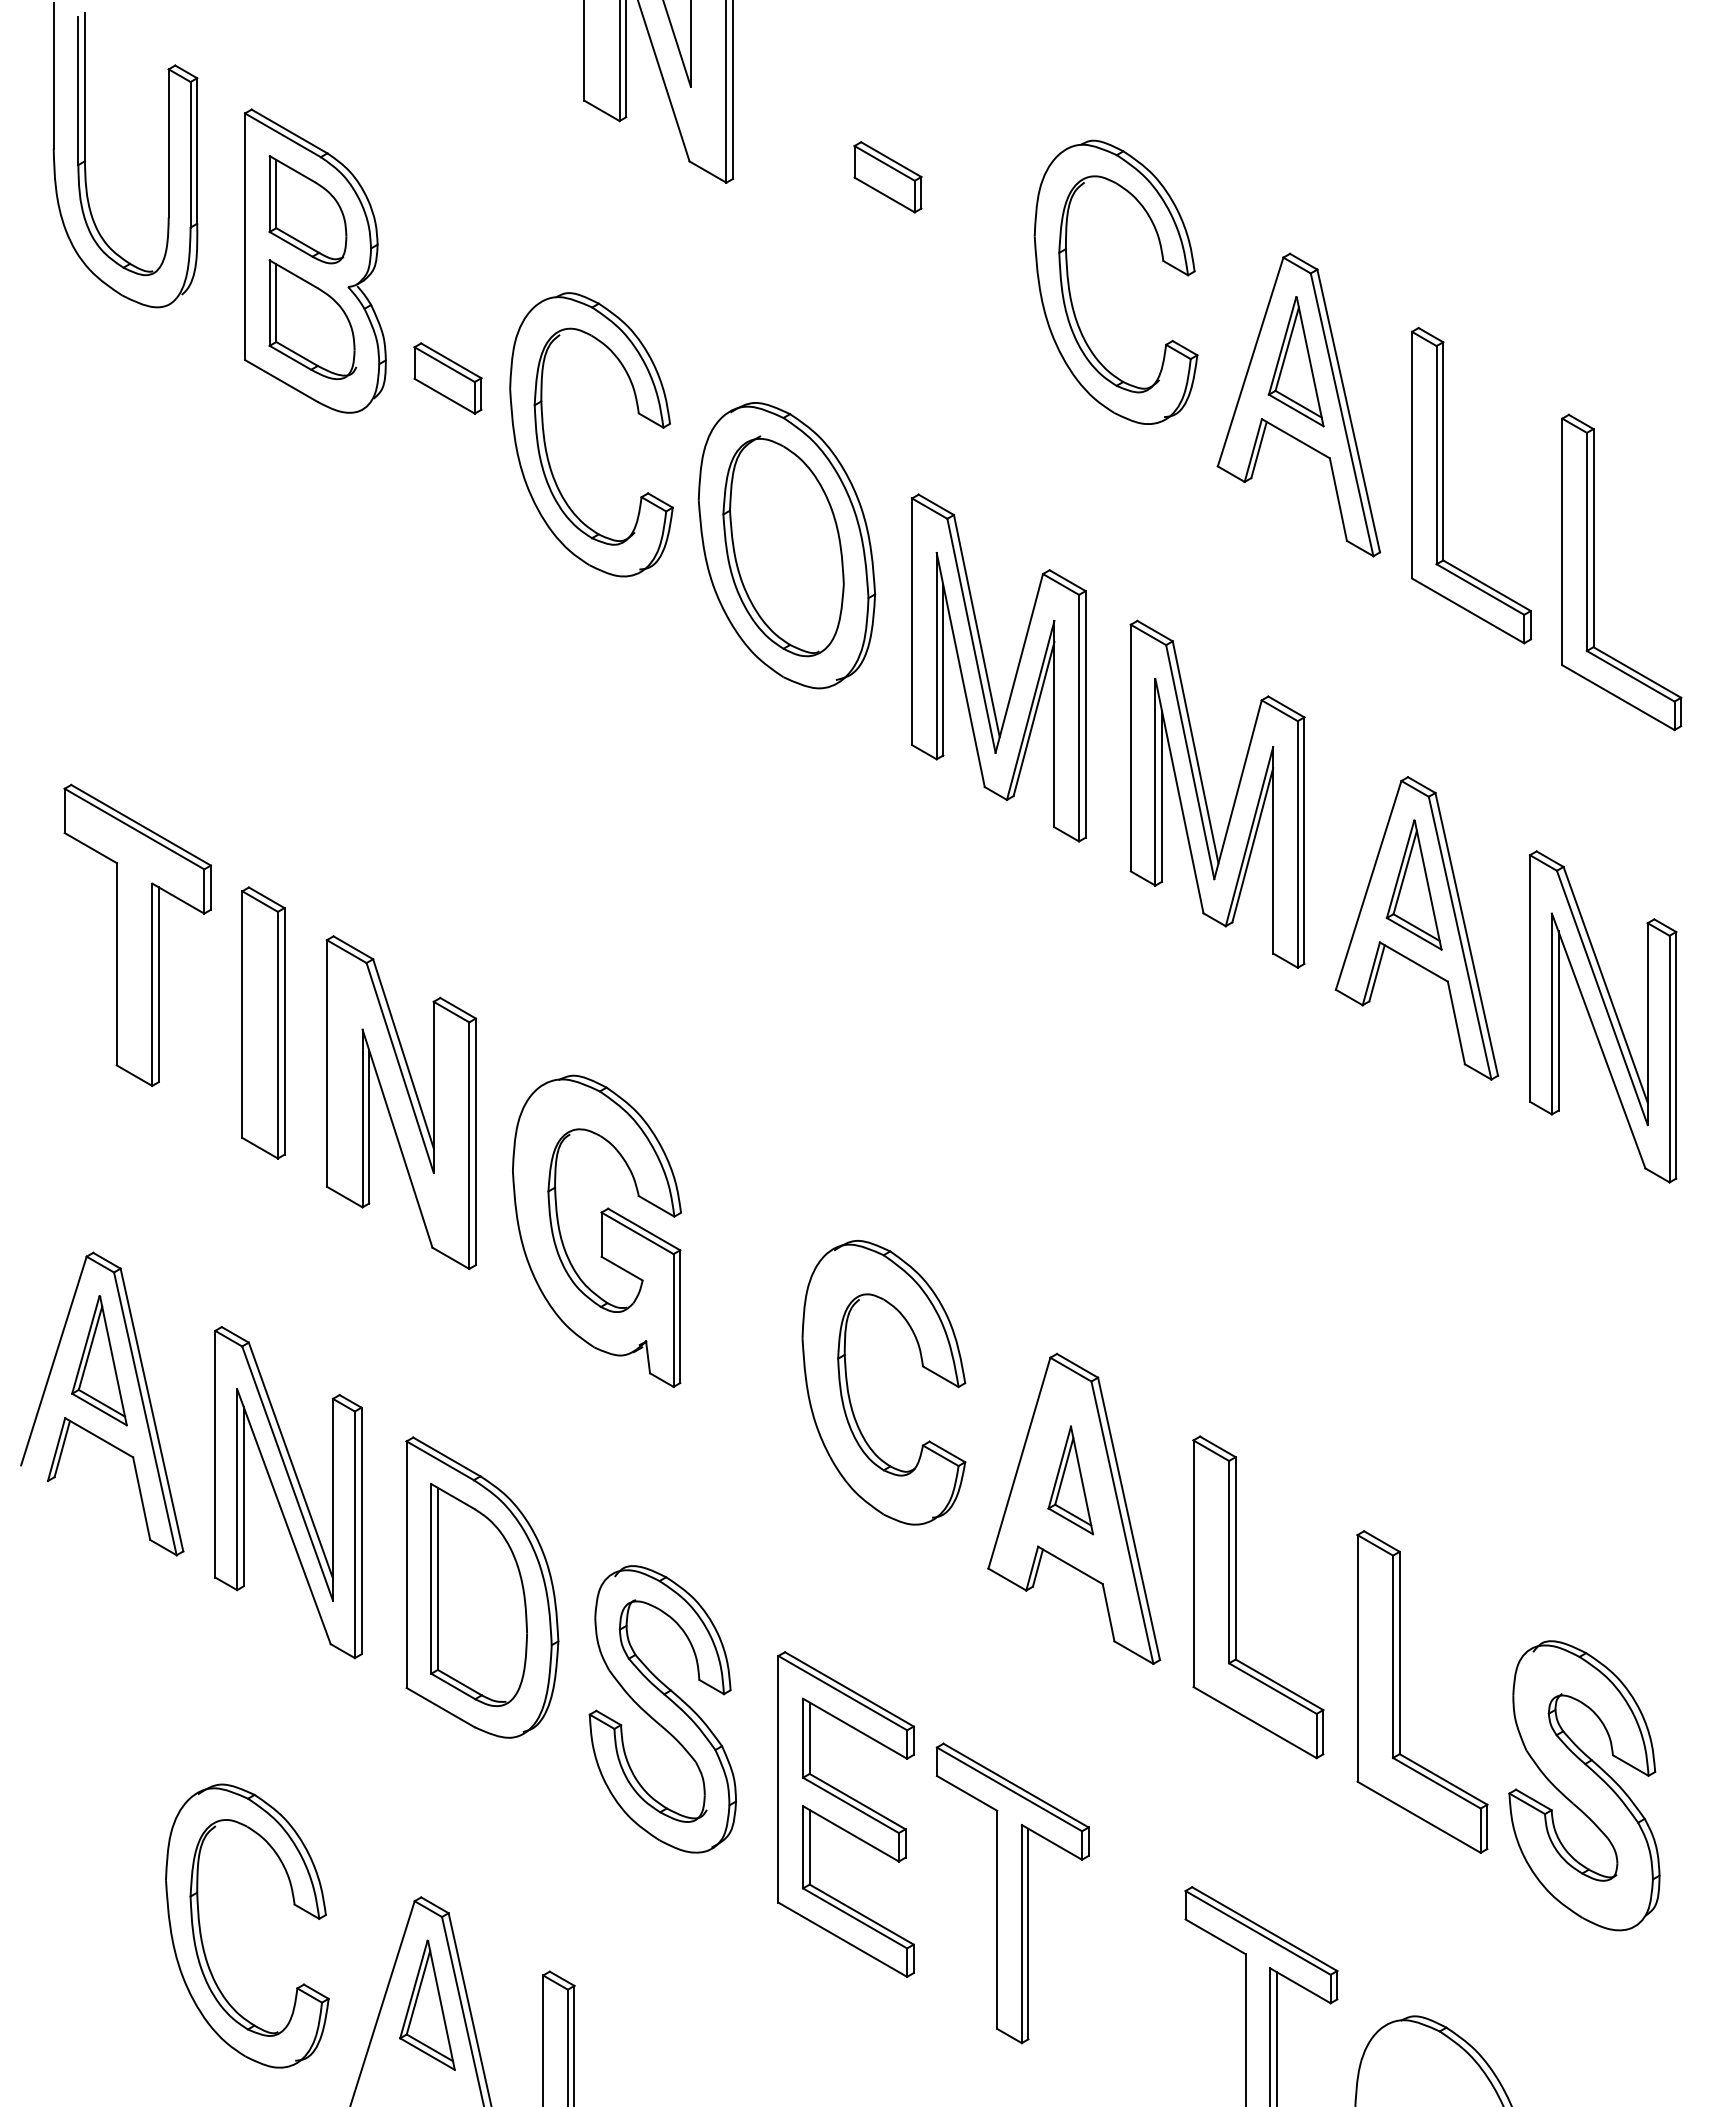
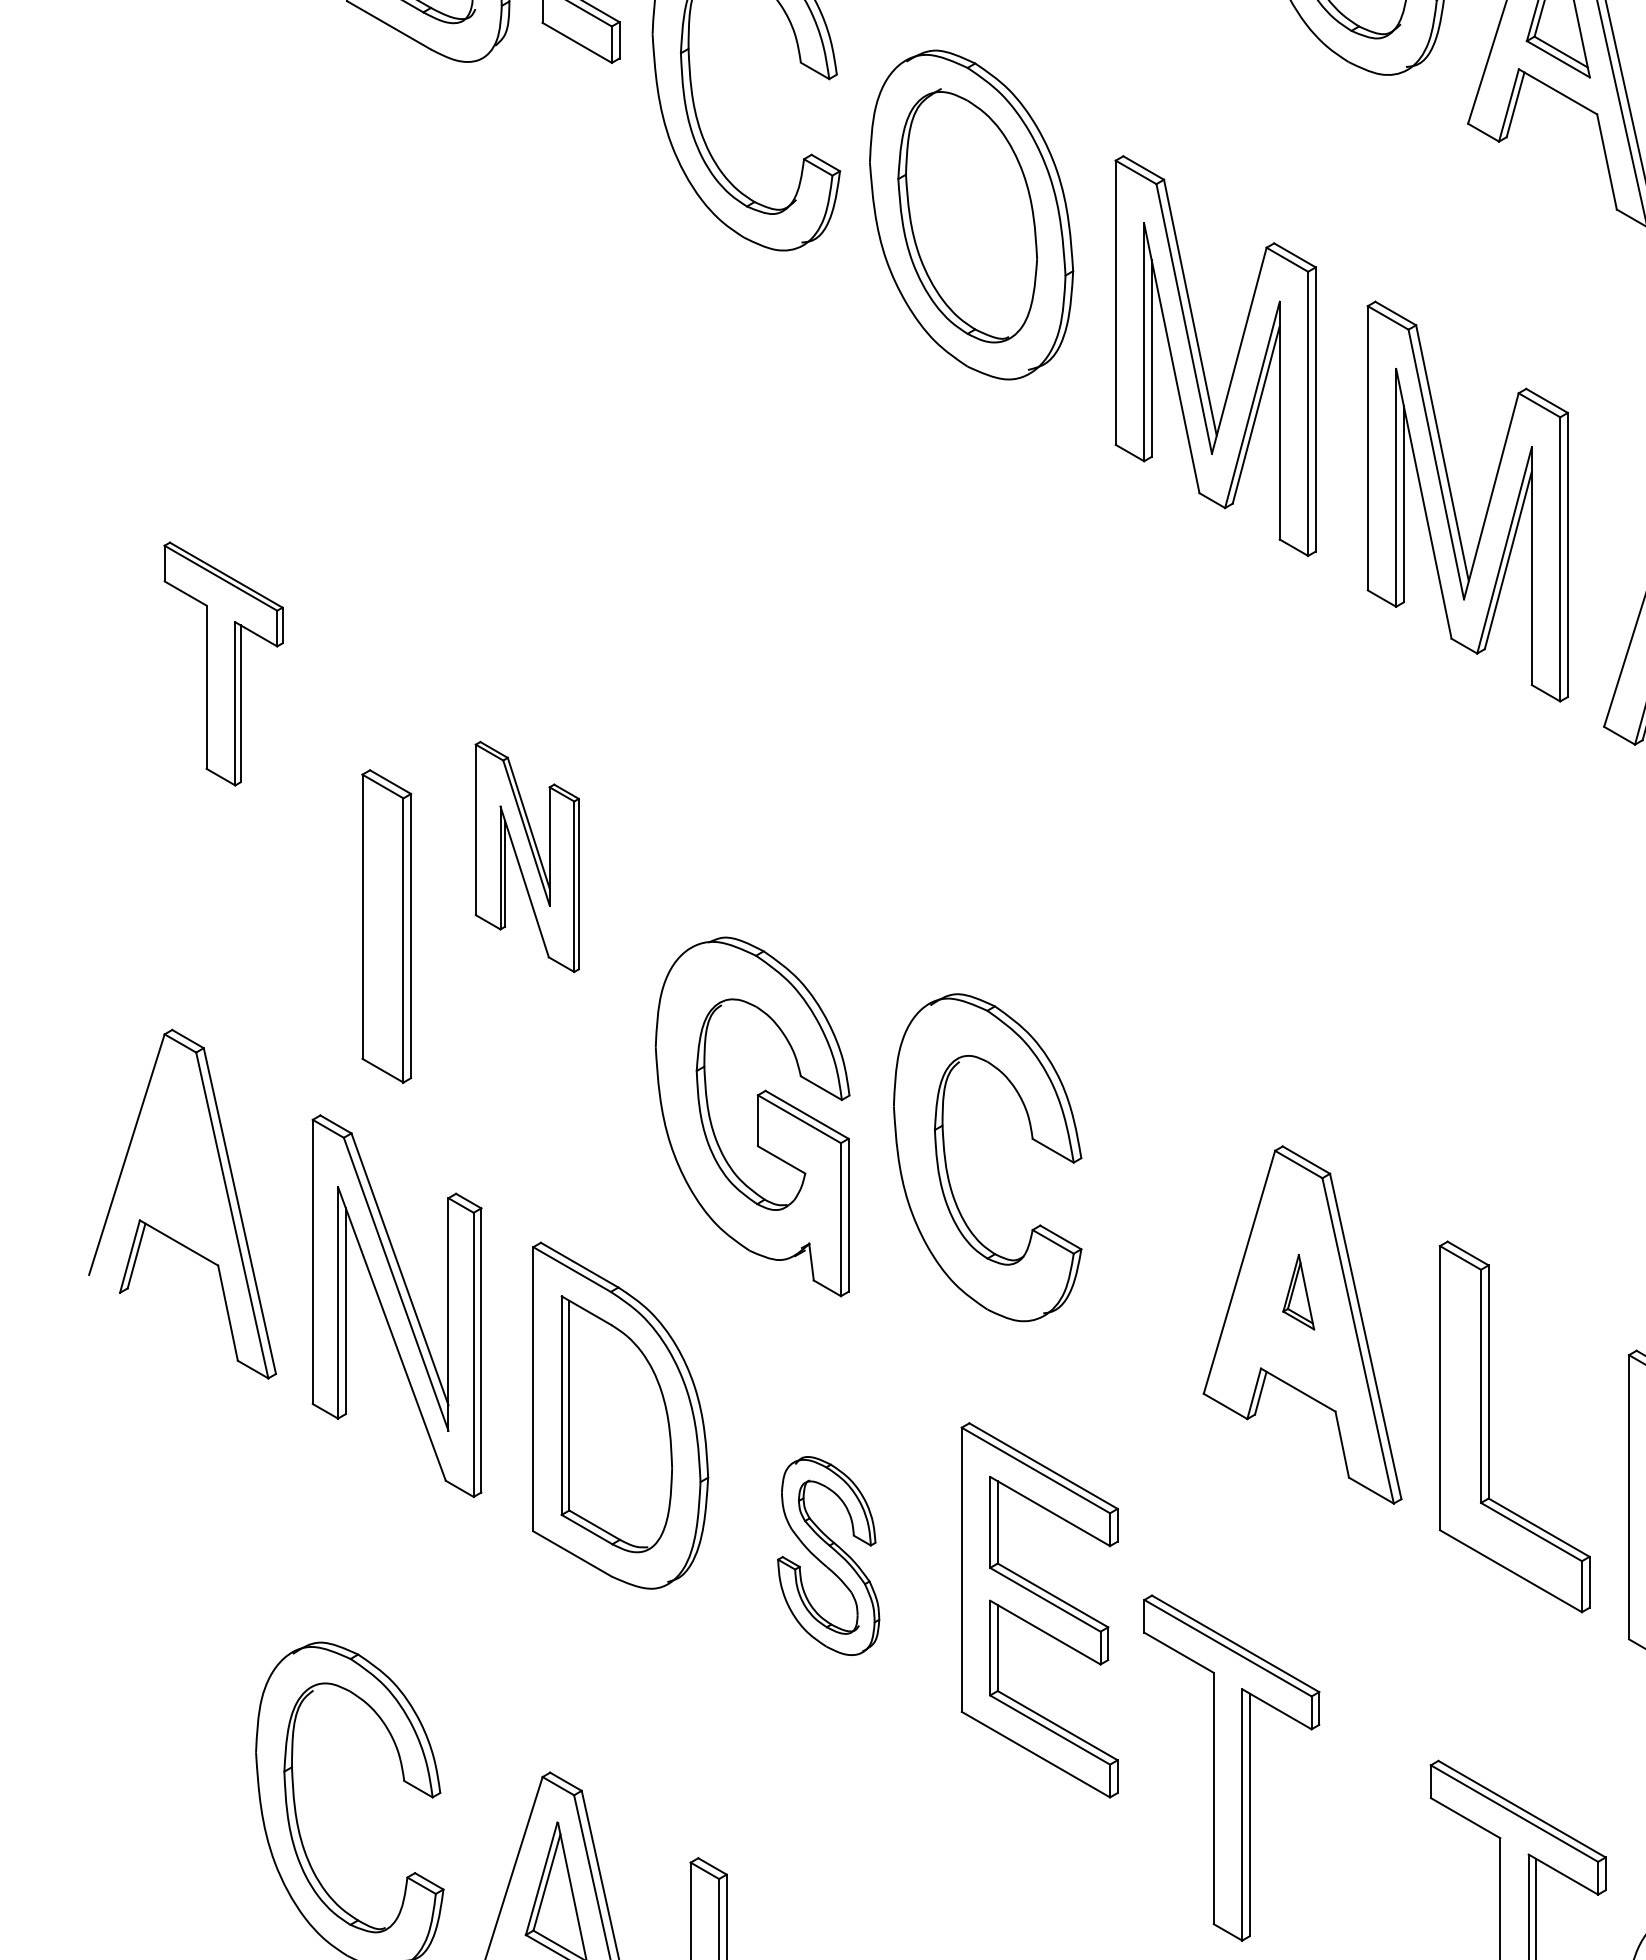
part: (137, 934) -> (223, 663), size x0.7
part: (263, 1022) -> (386, 925), moved
part: (401, 1102) -> (527, 856), size x0.6
part: (596, 1230) -> (752, 1115), moved
part: (99, 1360) -> (179, 1153), removed
part: (848, 1385) -> (946, 1160), moved
part: (1070, 1480) -> (1298, 1292), size x0.6
part: (662, 1709) -> (828, 1556), size x0.6
part: (845, 1814) -> (1039, 1610), moved

